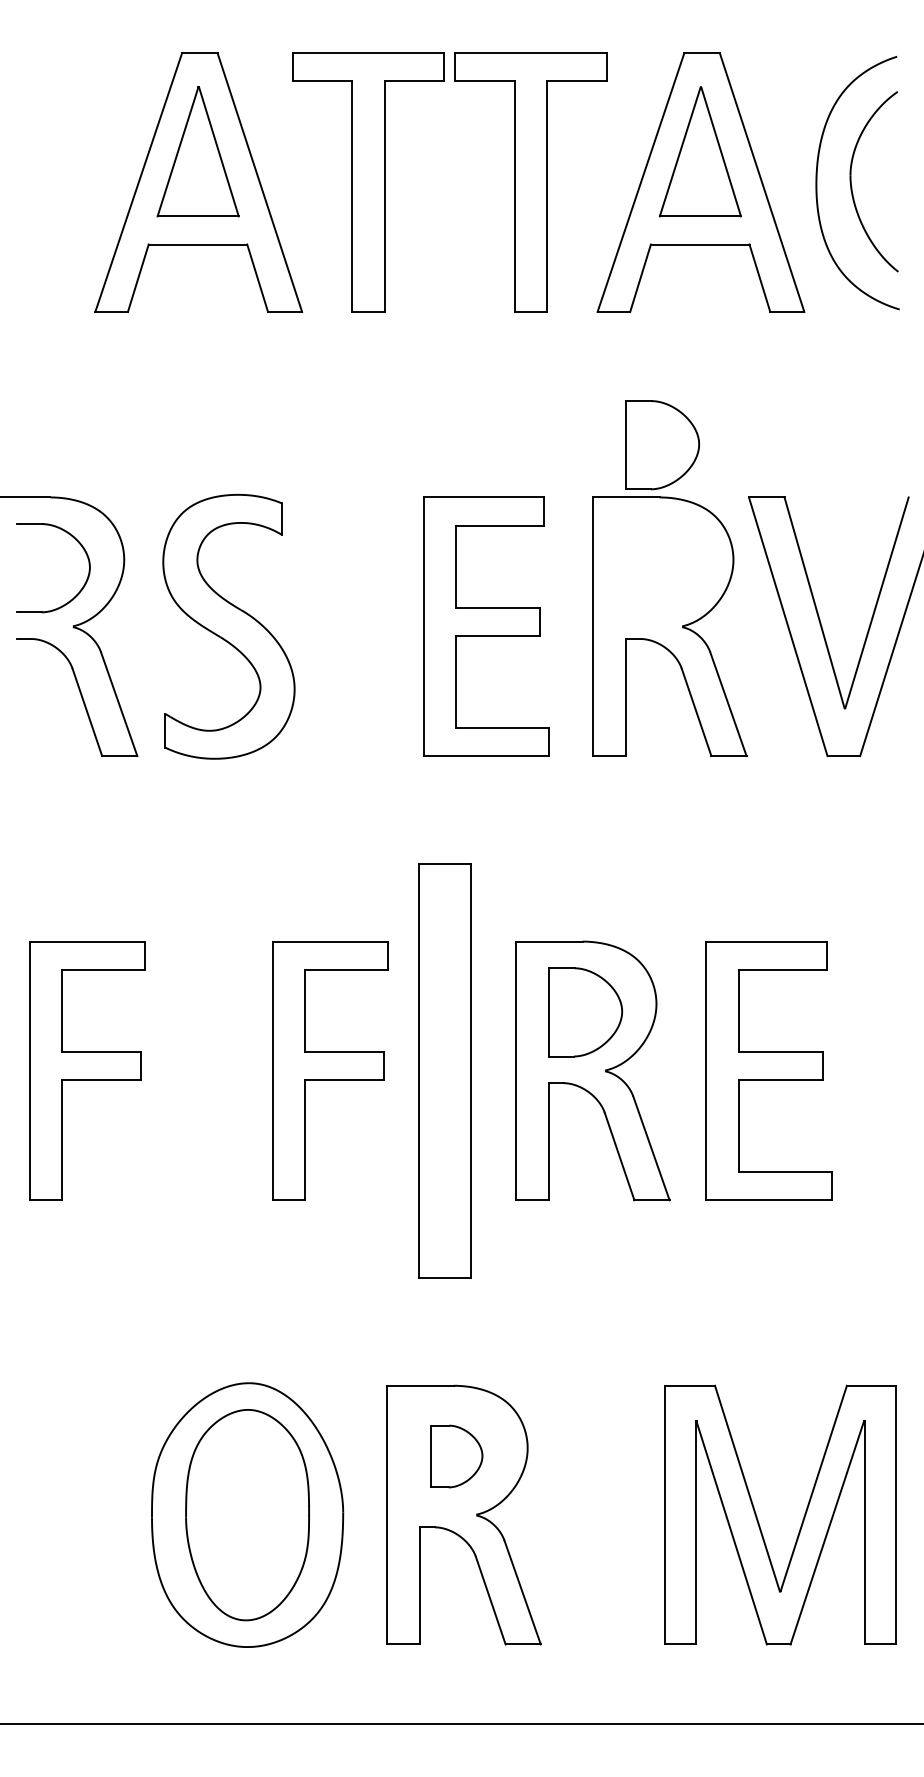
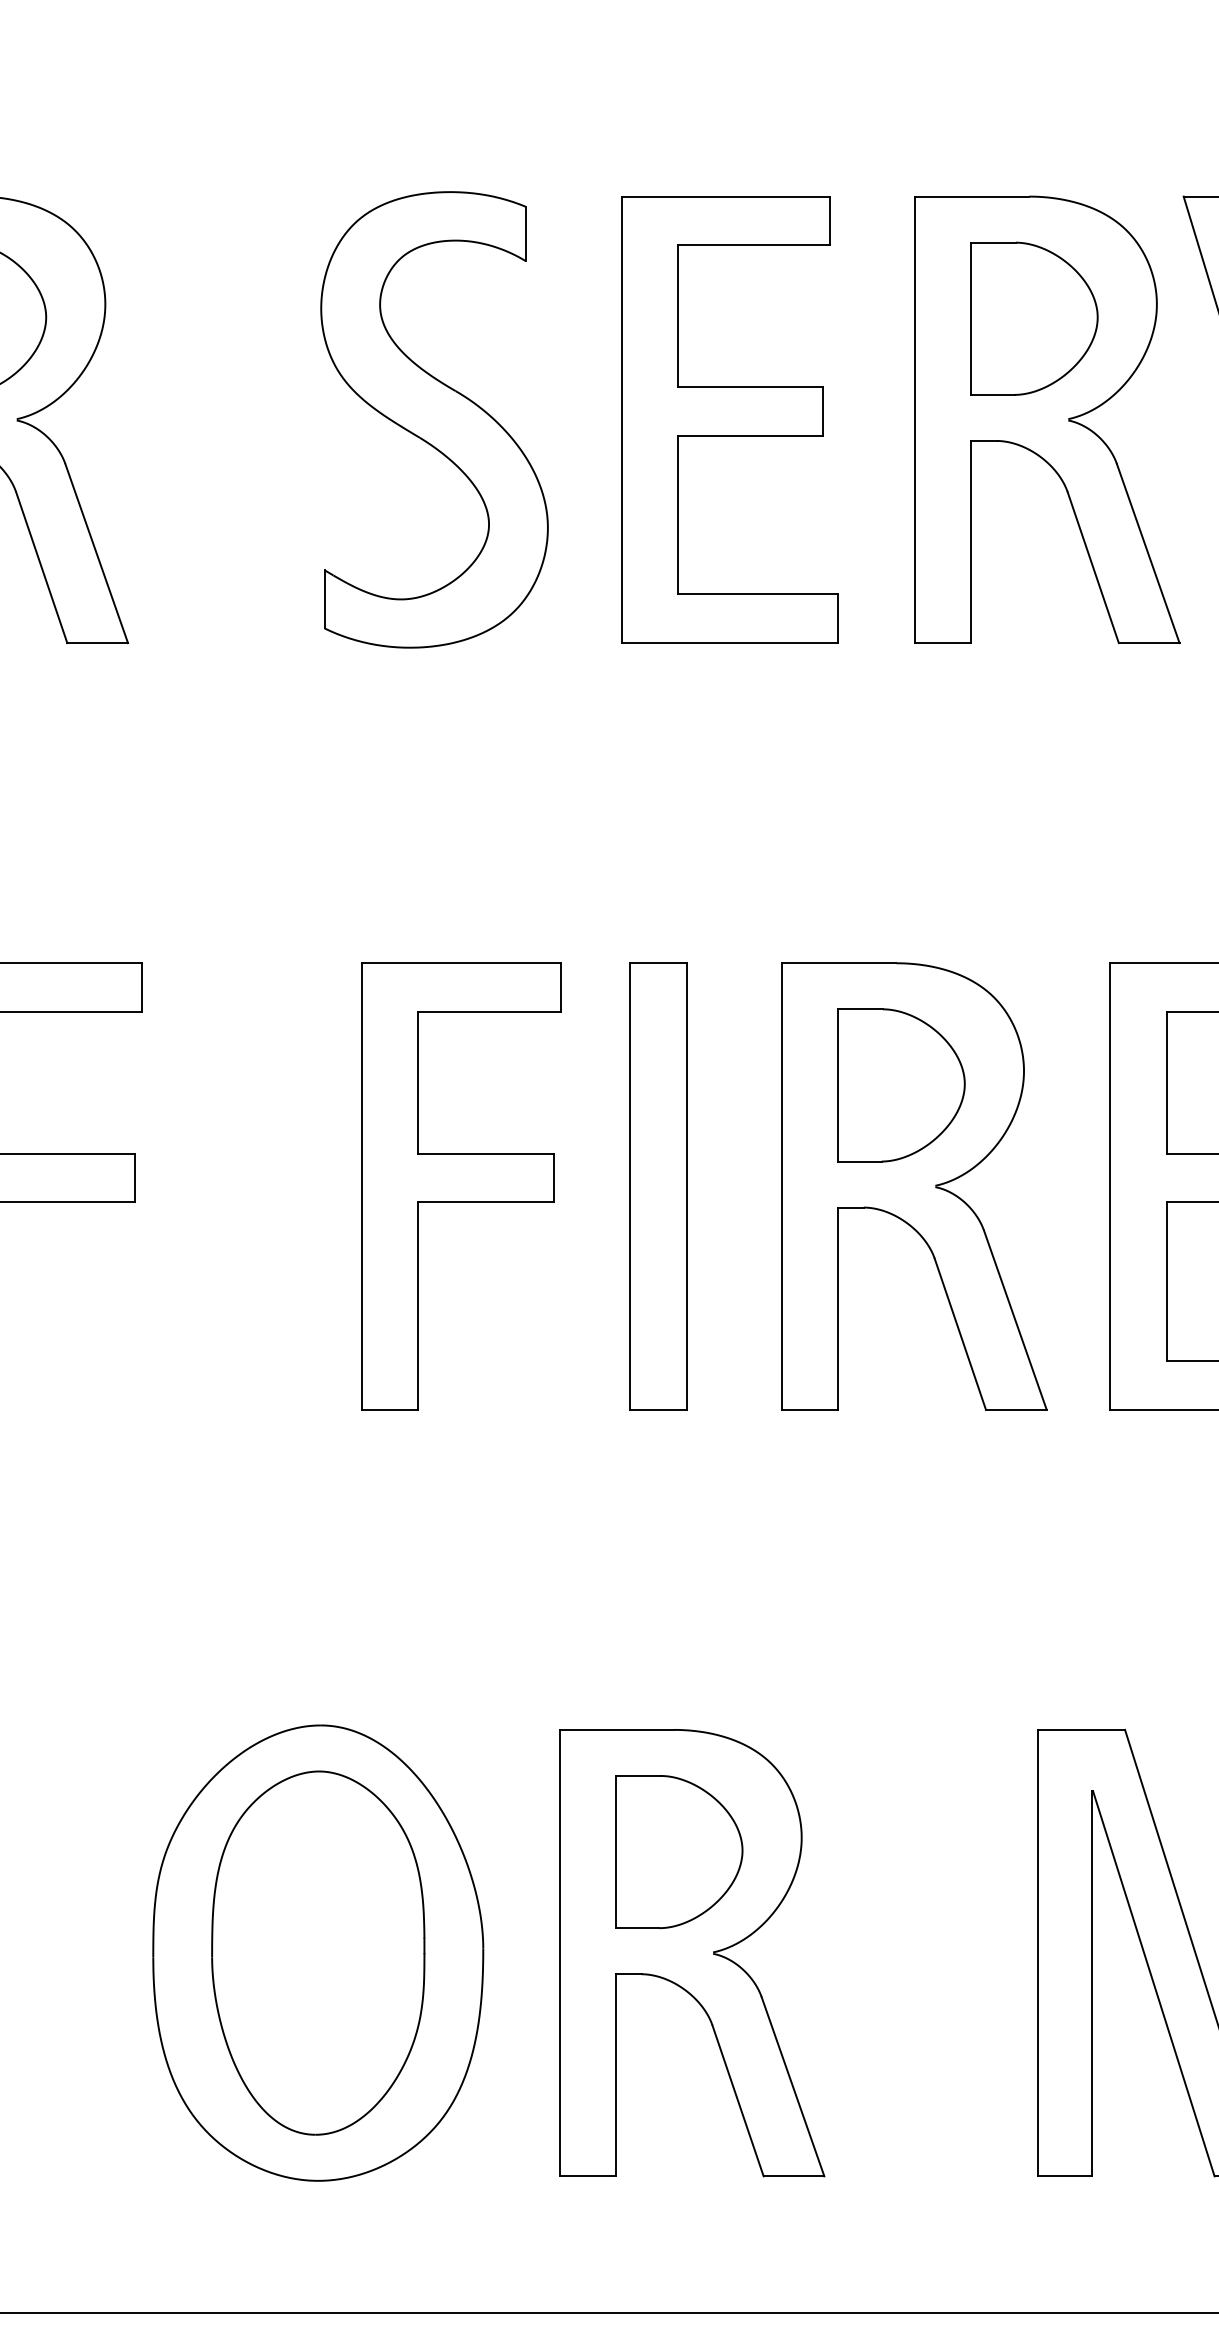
part: (662, 445) -> (1034, 319), moved
part: (228, 626) -> (433, 419), moved
part: (444, 1070) -> (658, 1185), size x0.62
part: (456, 1456) -> (678, 1851), size x1.43

